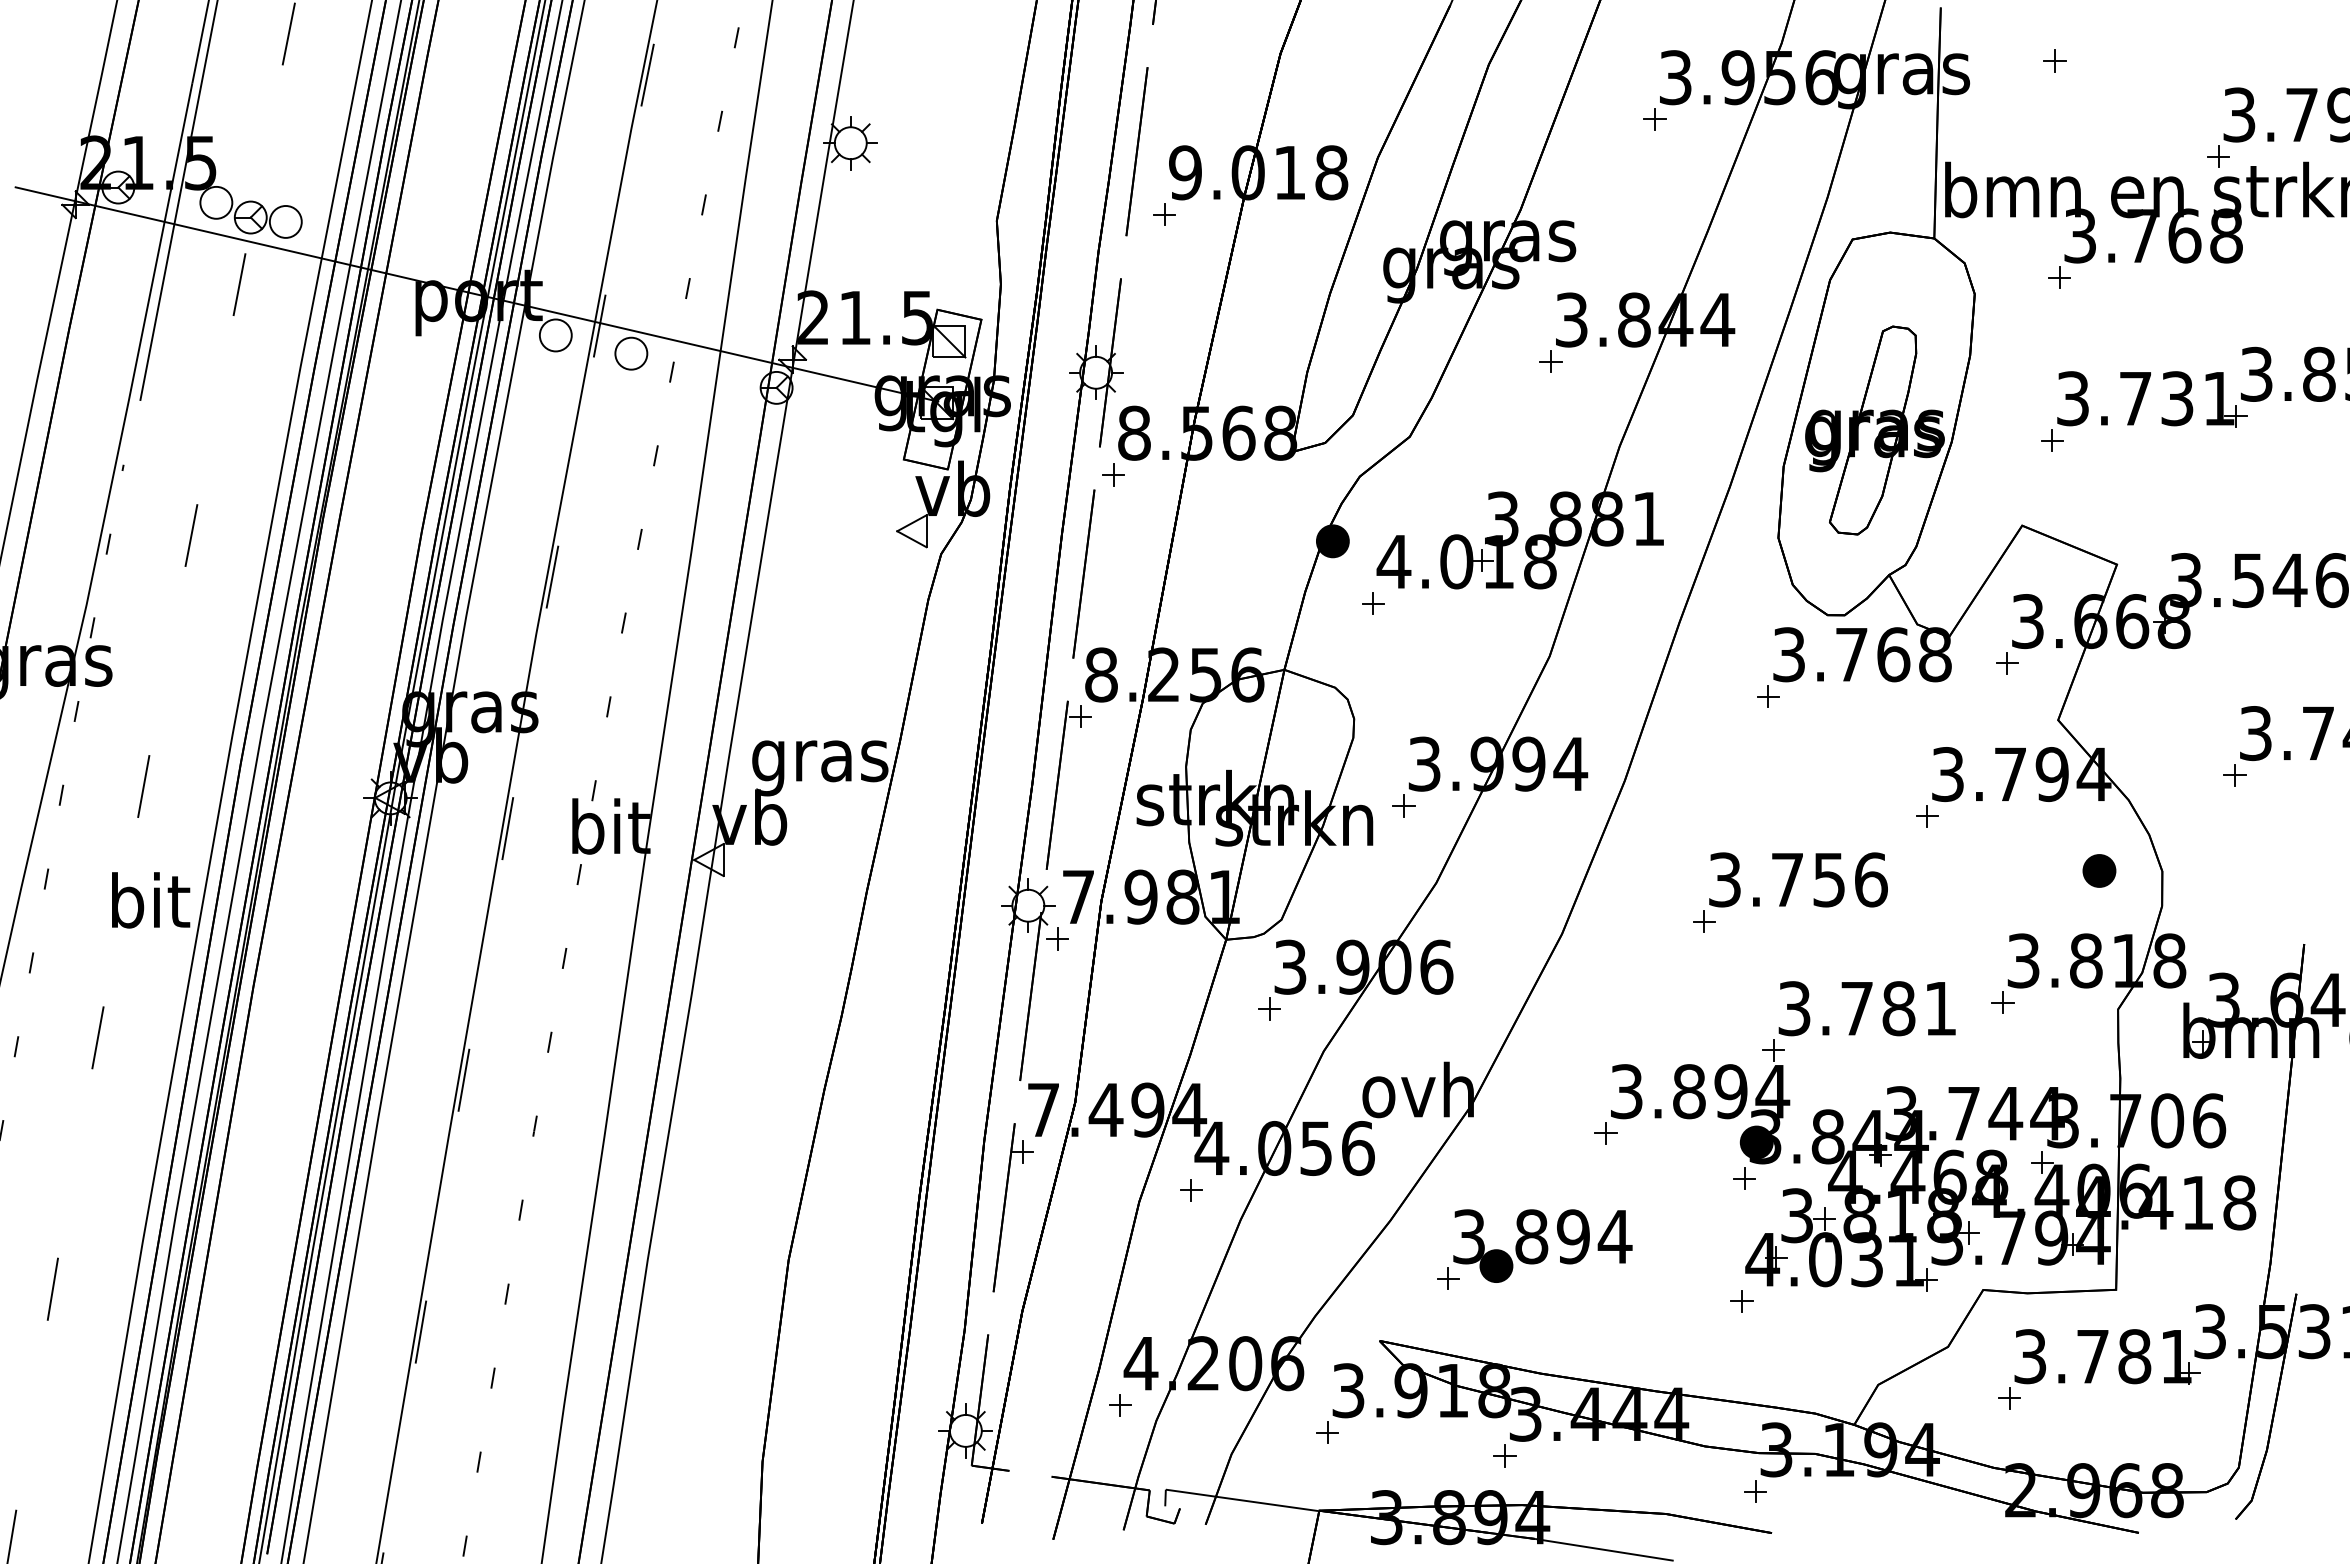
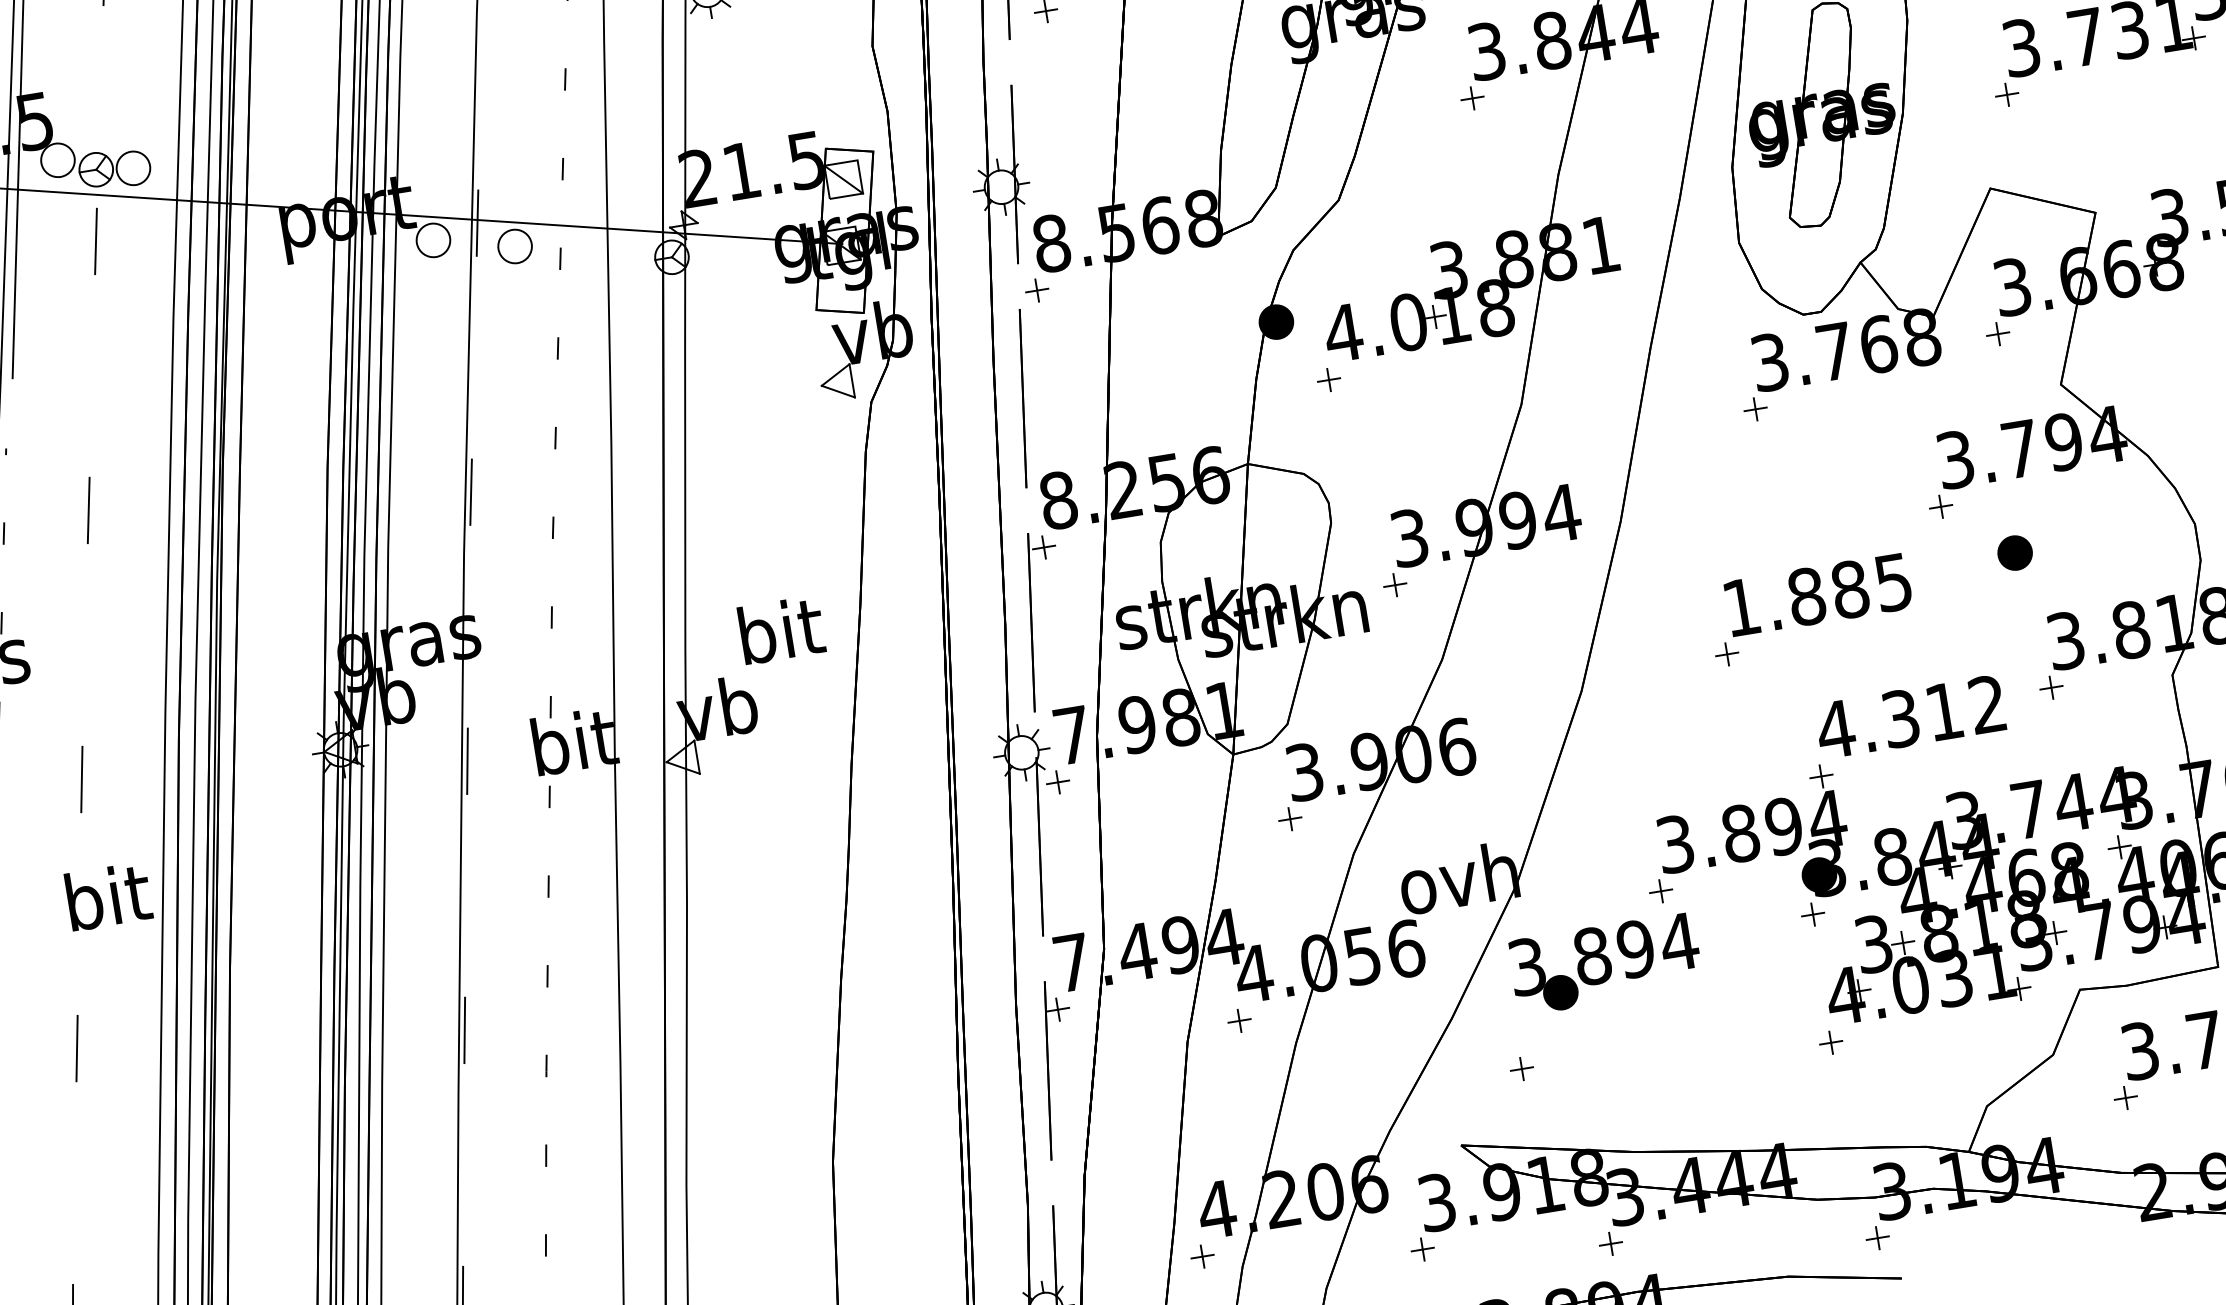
text: (820, 760) -> (781, 637), gras -> bit
part: (2099, 870) -> (2015, 552), moved
text: (1798, 879) -> (1818, 594), 3.756 -> 1.885
text: (1866, 1008) -> (1910, 716), 3.781 -> 4.312
part: (1542, 1245) -> (1605, 963), moved

